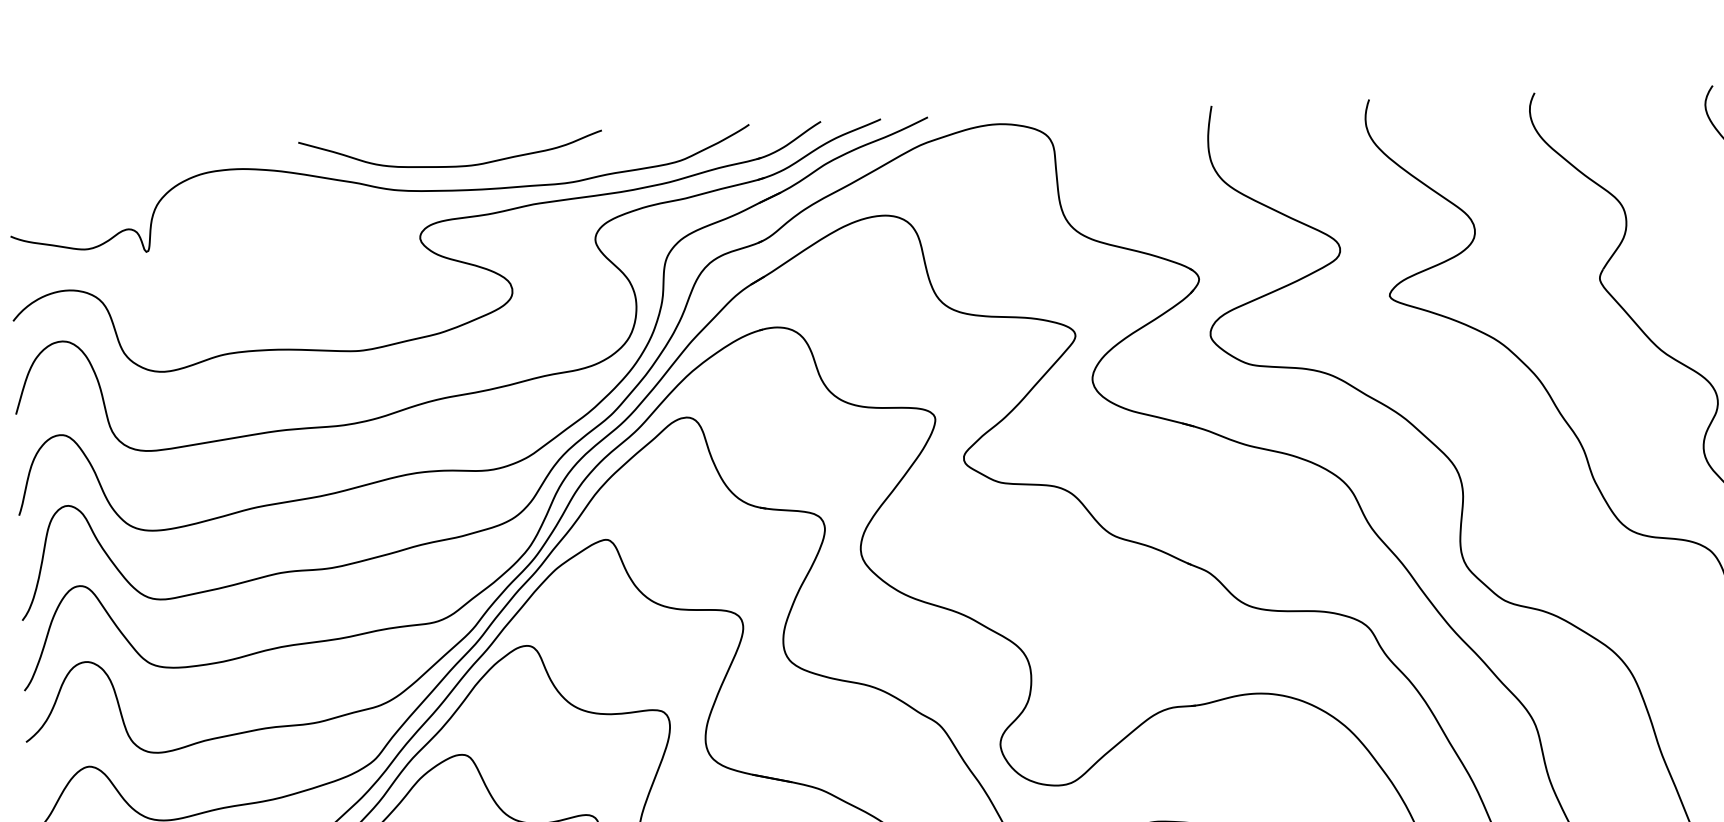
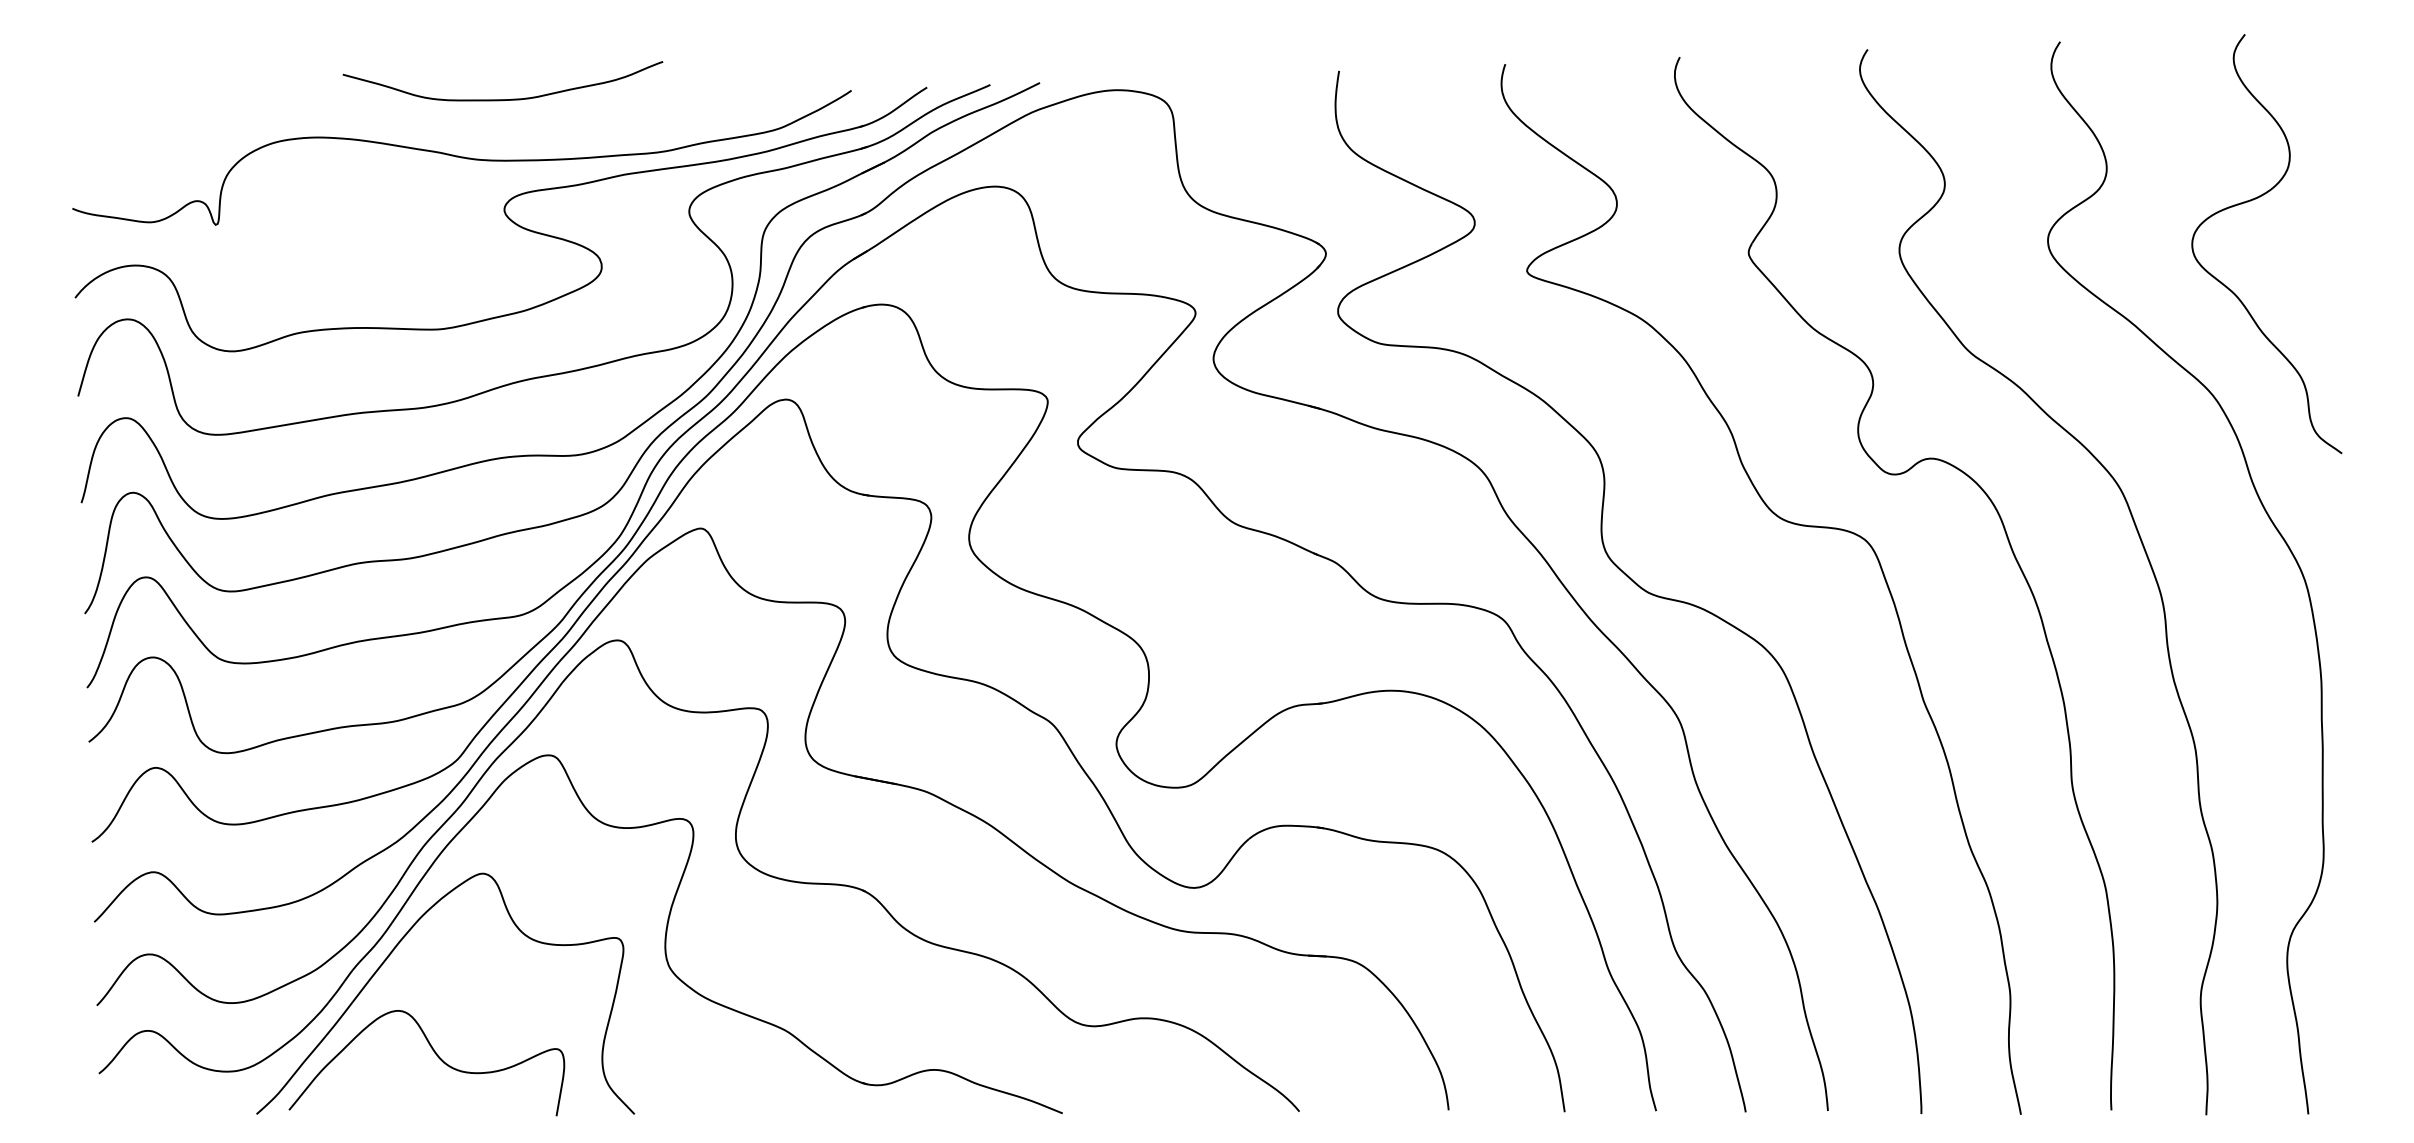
curve: (449, 166) -> (502, 99), moved

